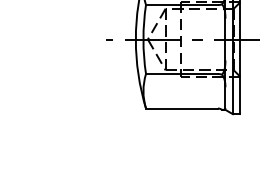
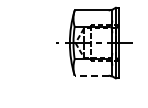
line: (181, 108) -> (91, 75), solid -> dashed

